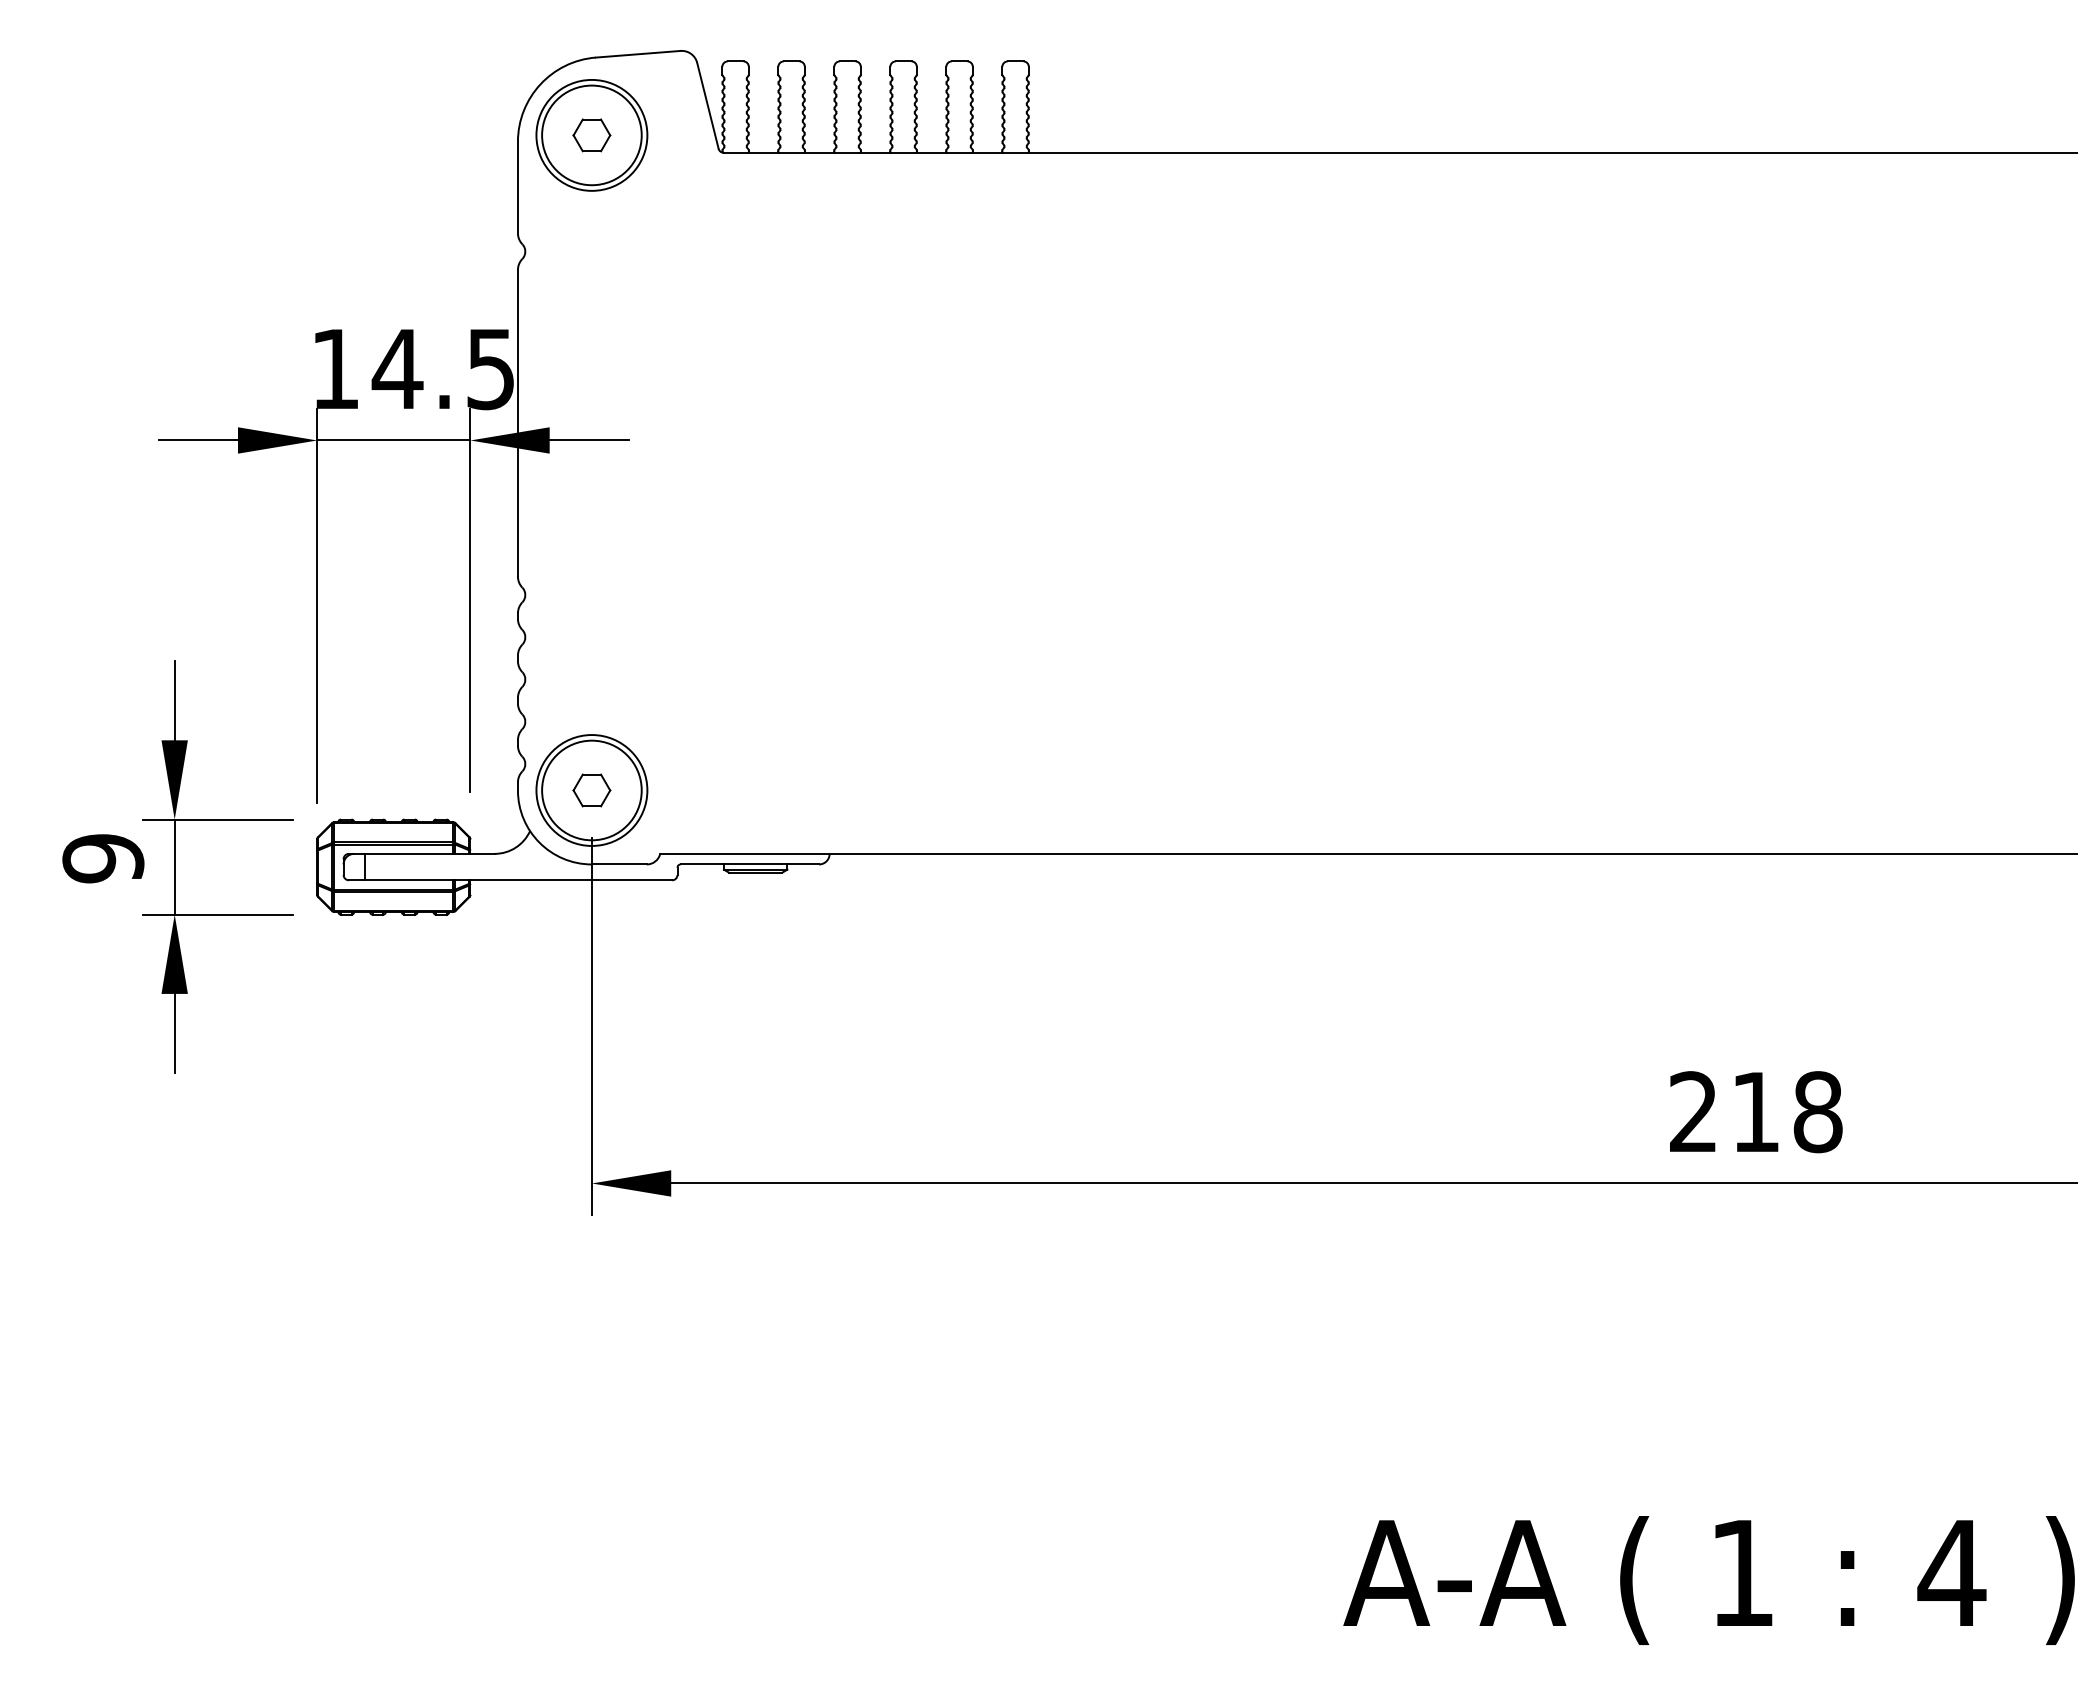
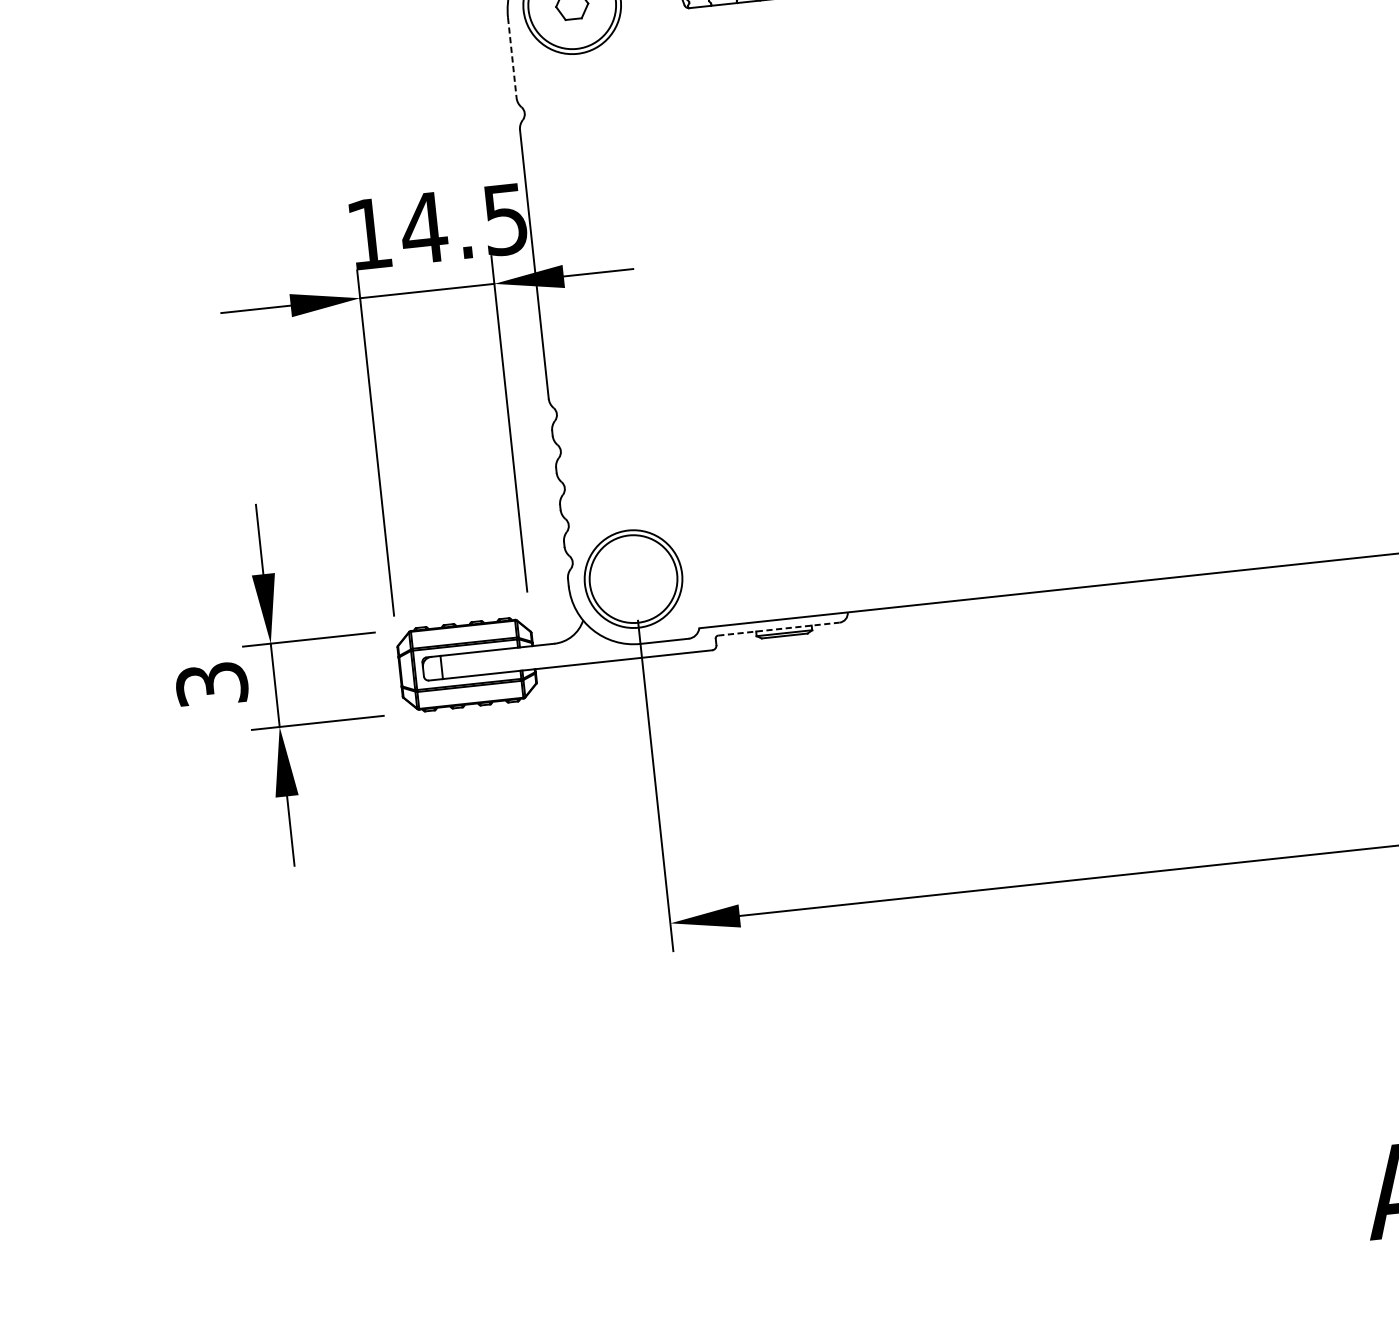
line: (517, 187) -> (511, 57), solid -> dashed
part: (591, 790) -> (633, 579), removed
text: (103, 858) -> (212, 684), 9 -> 3
line: (750, 864) -> (779, 629), solid -> dashed

